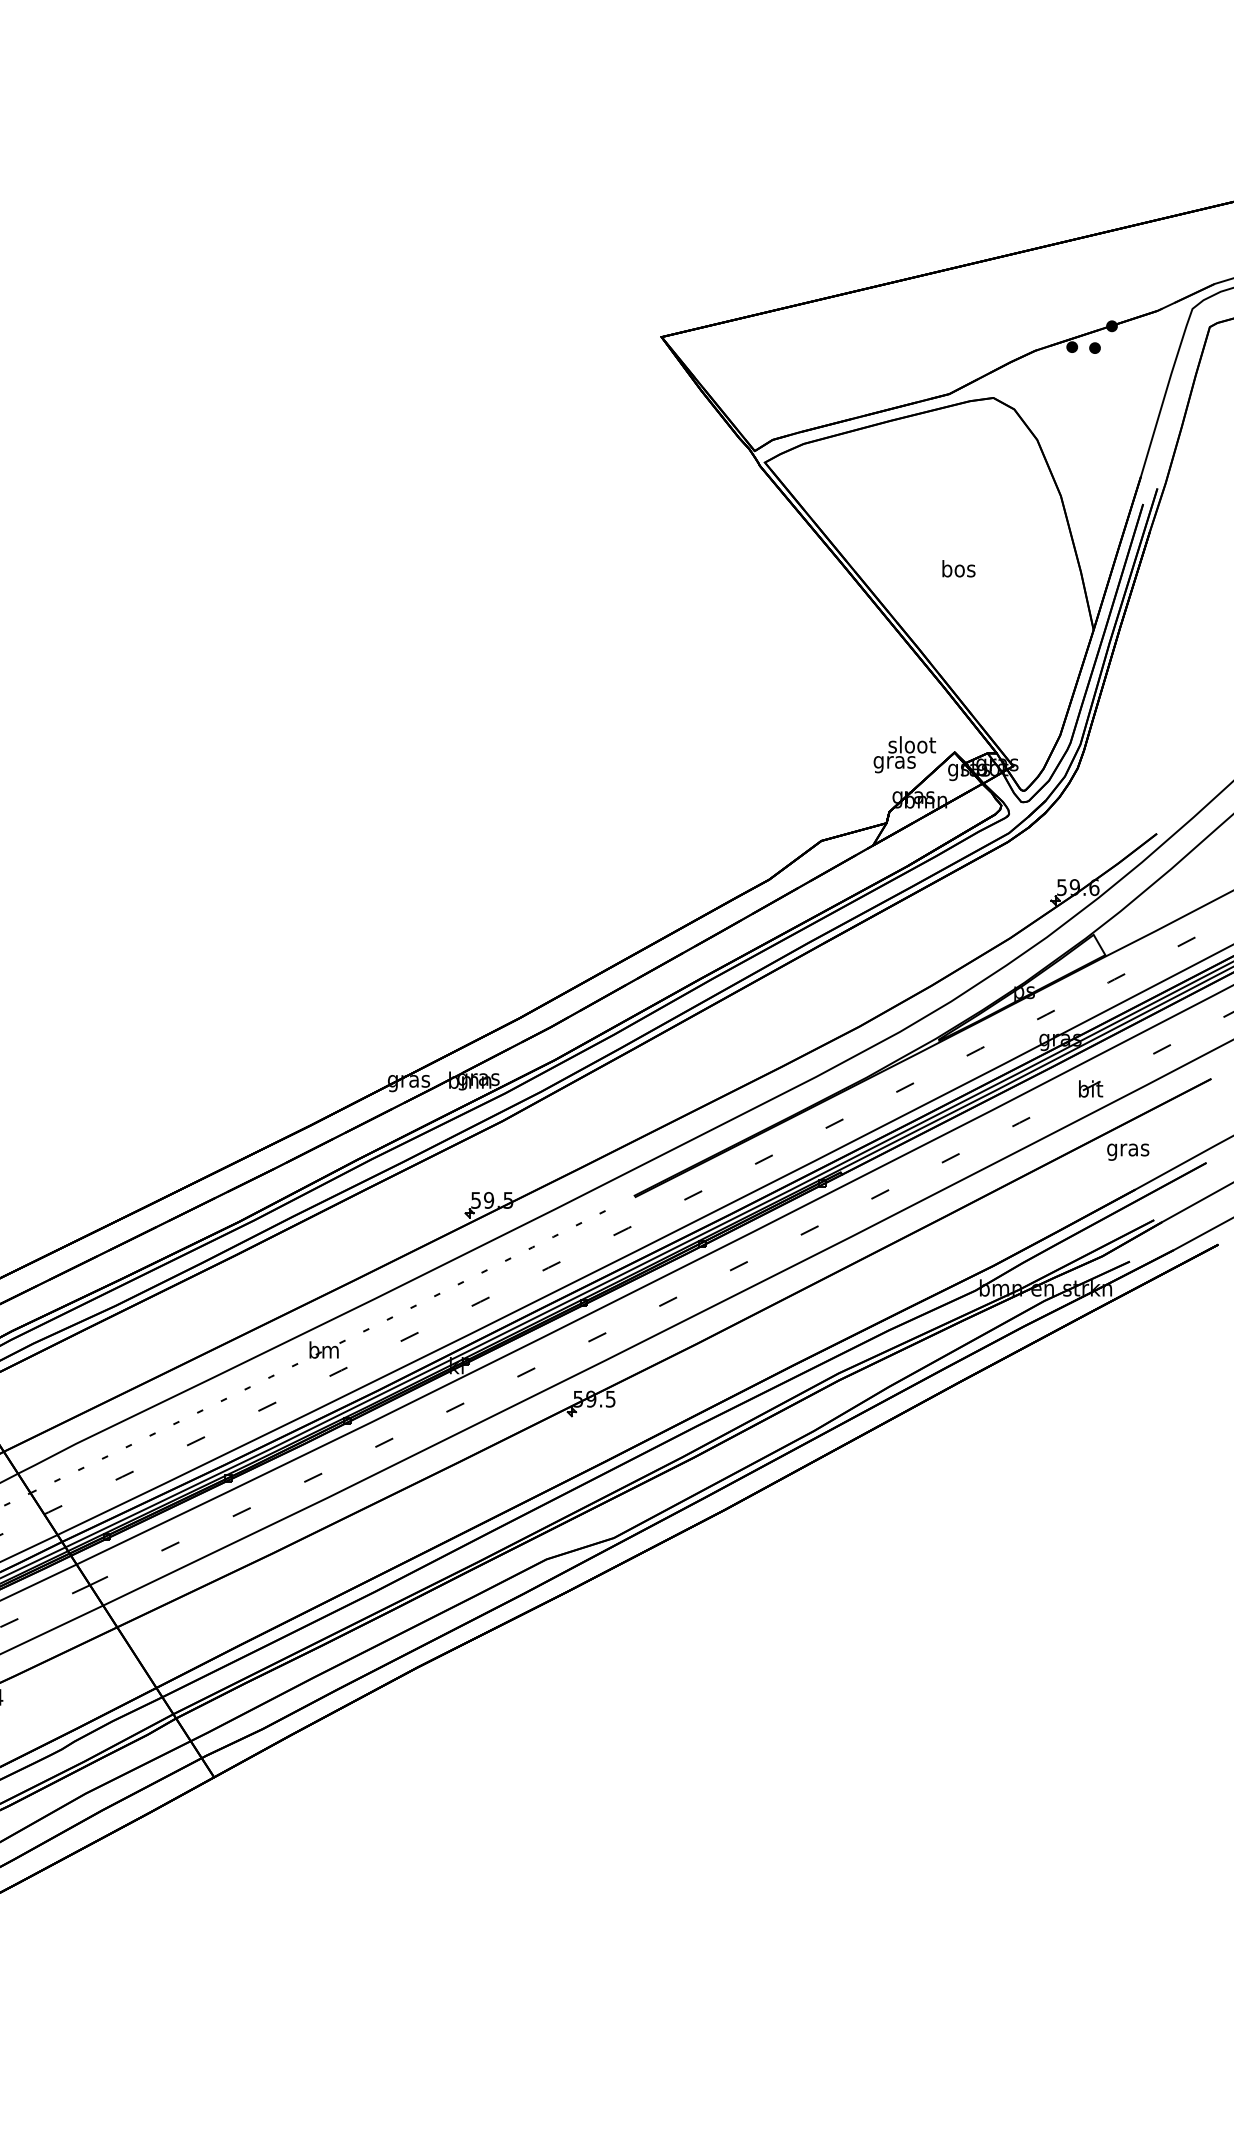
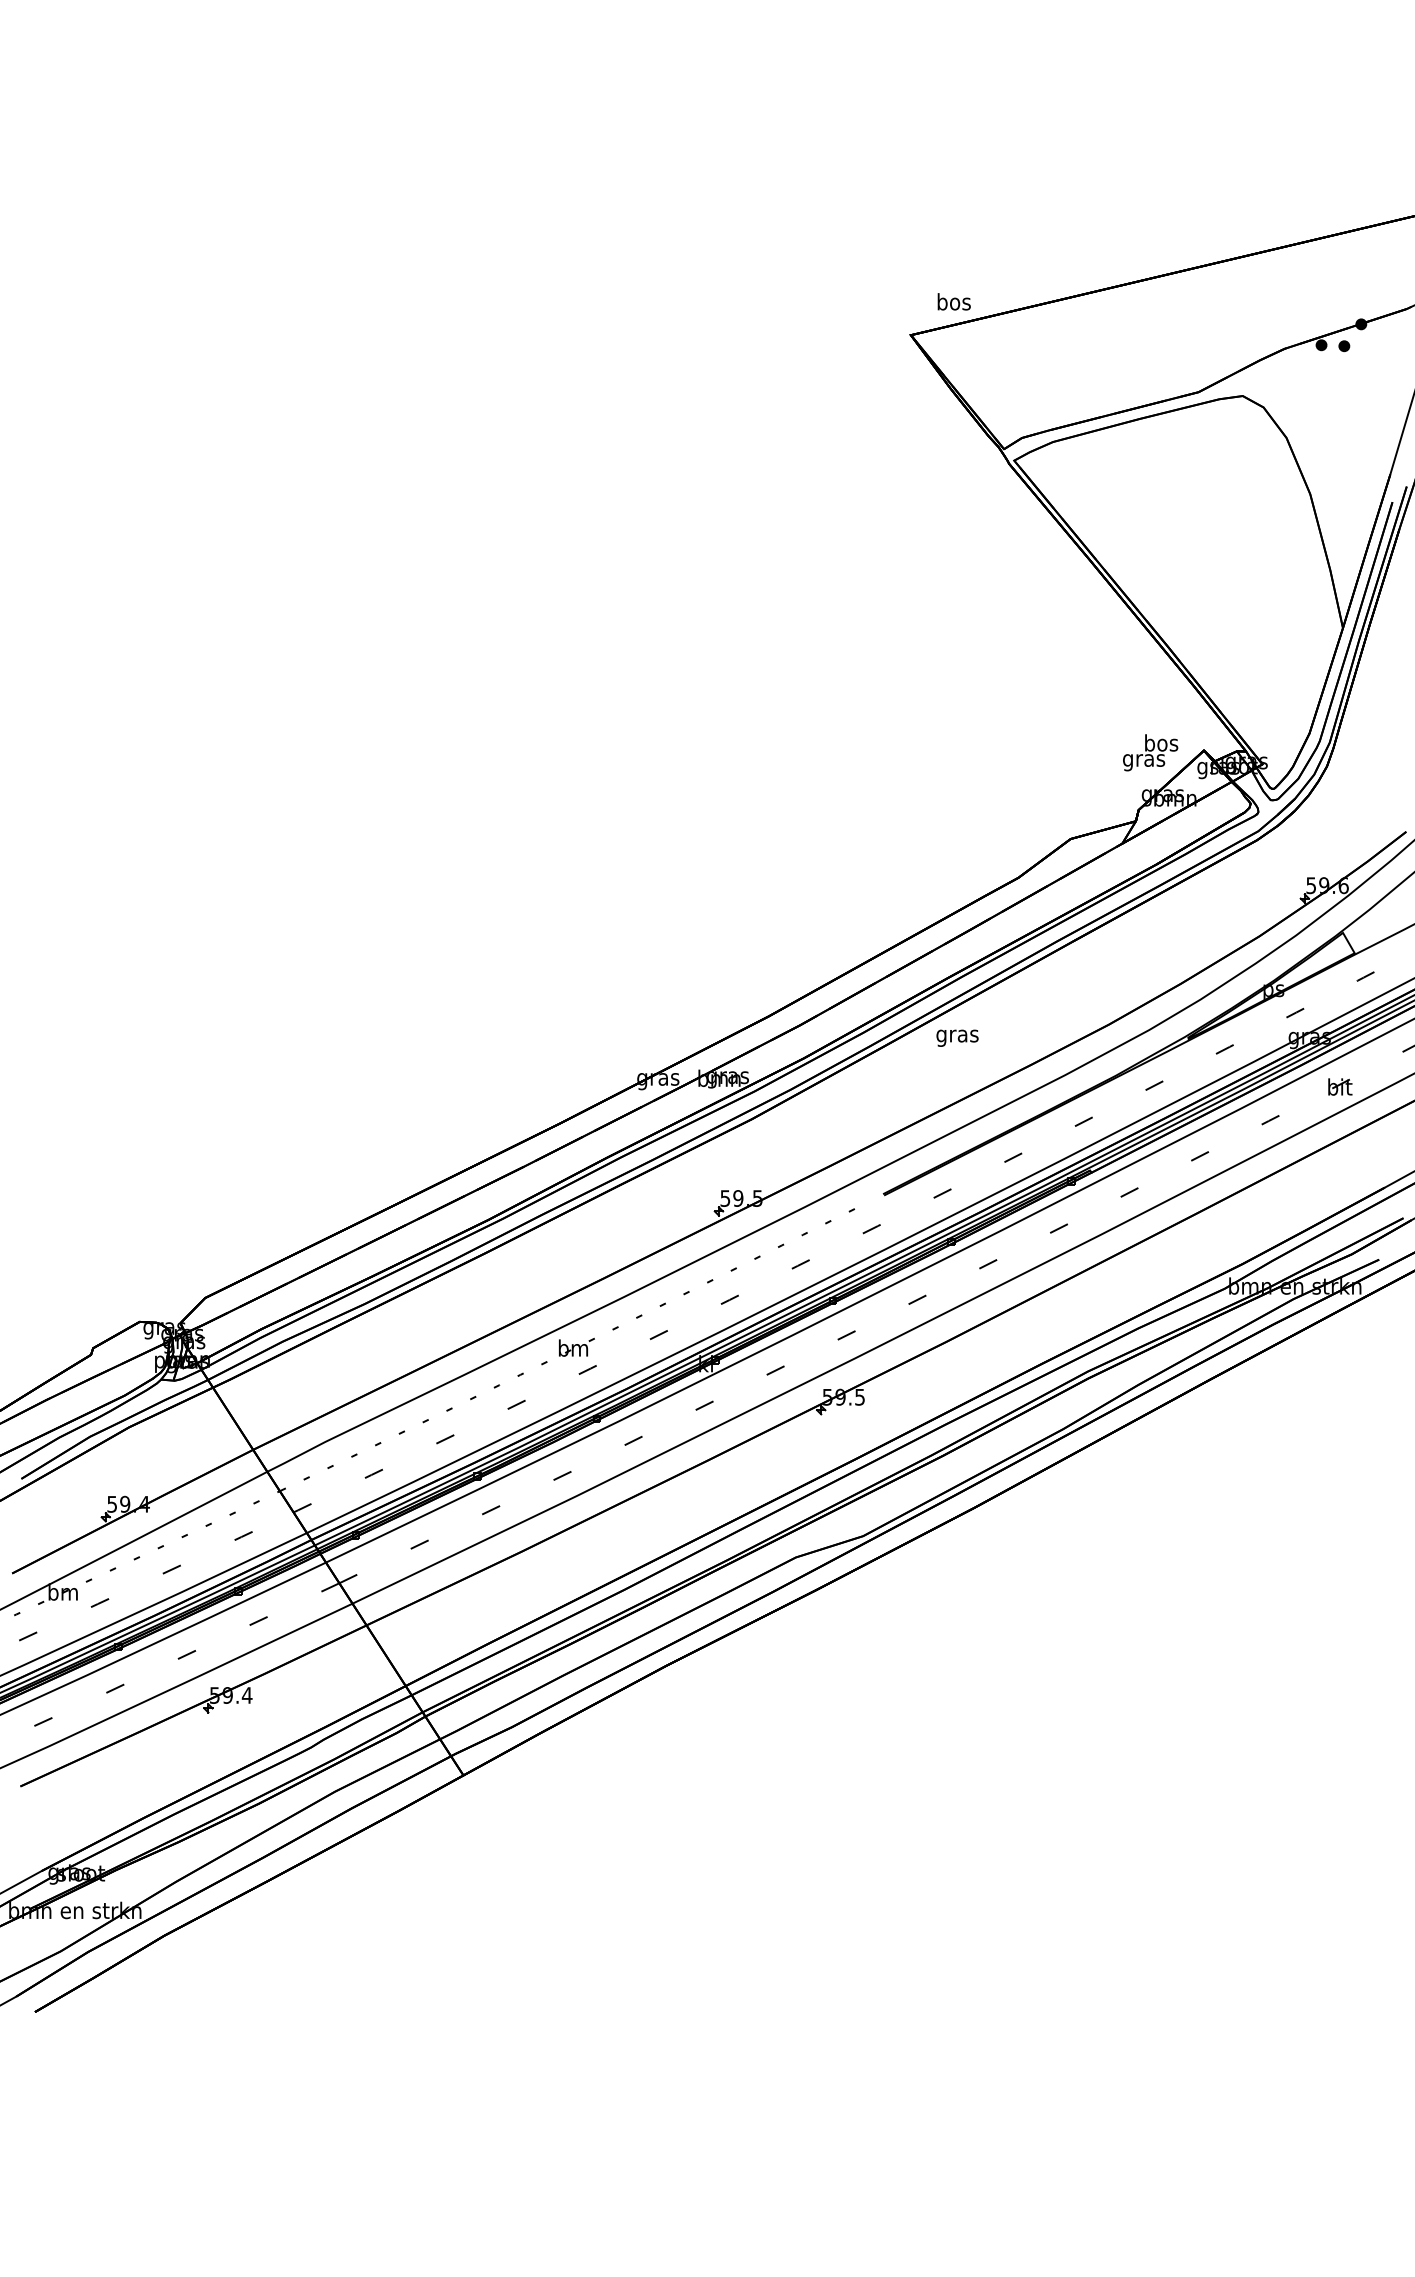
text: (958, 568) -> (953, 301), moved
text: (912, 744) -> (1161, 742), sloot -> bos
text: (1128, 1151) -> (957, 1037), moved

